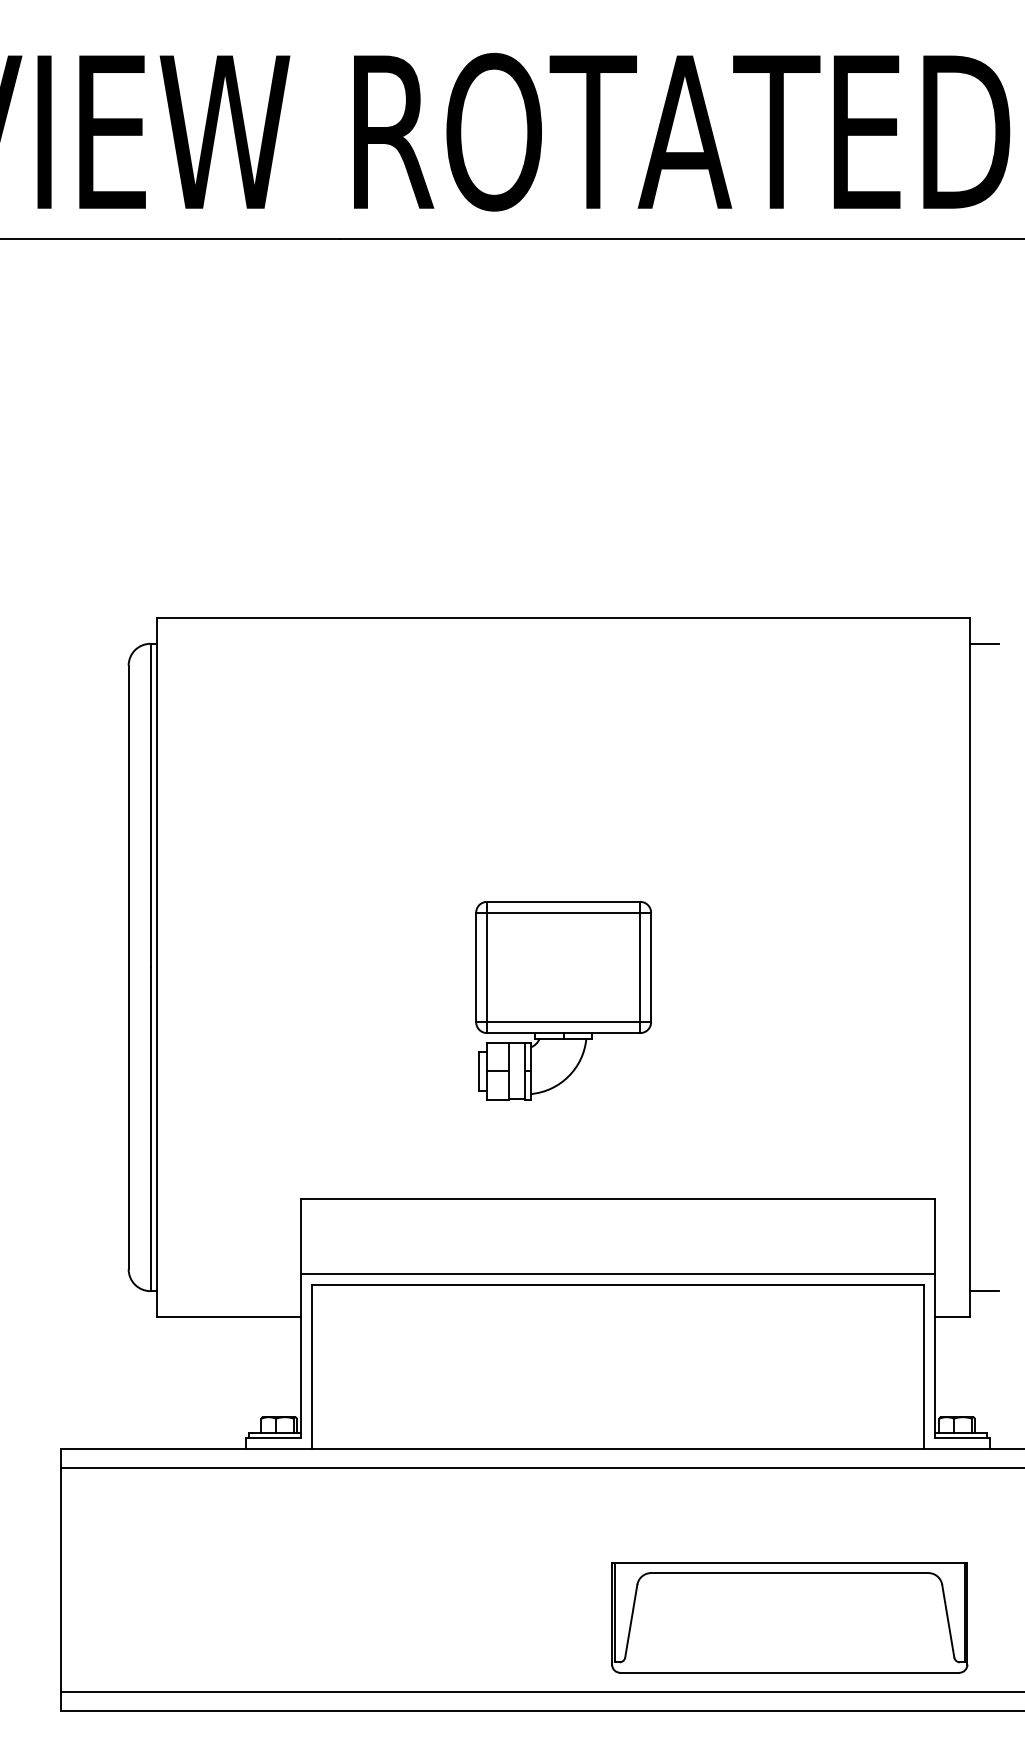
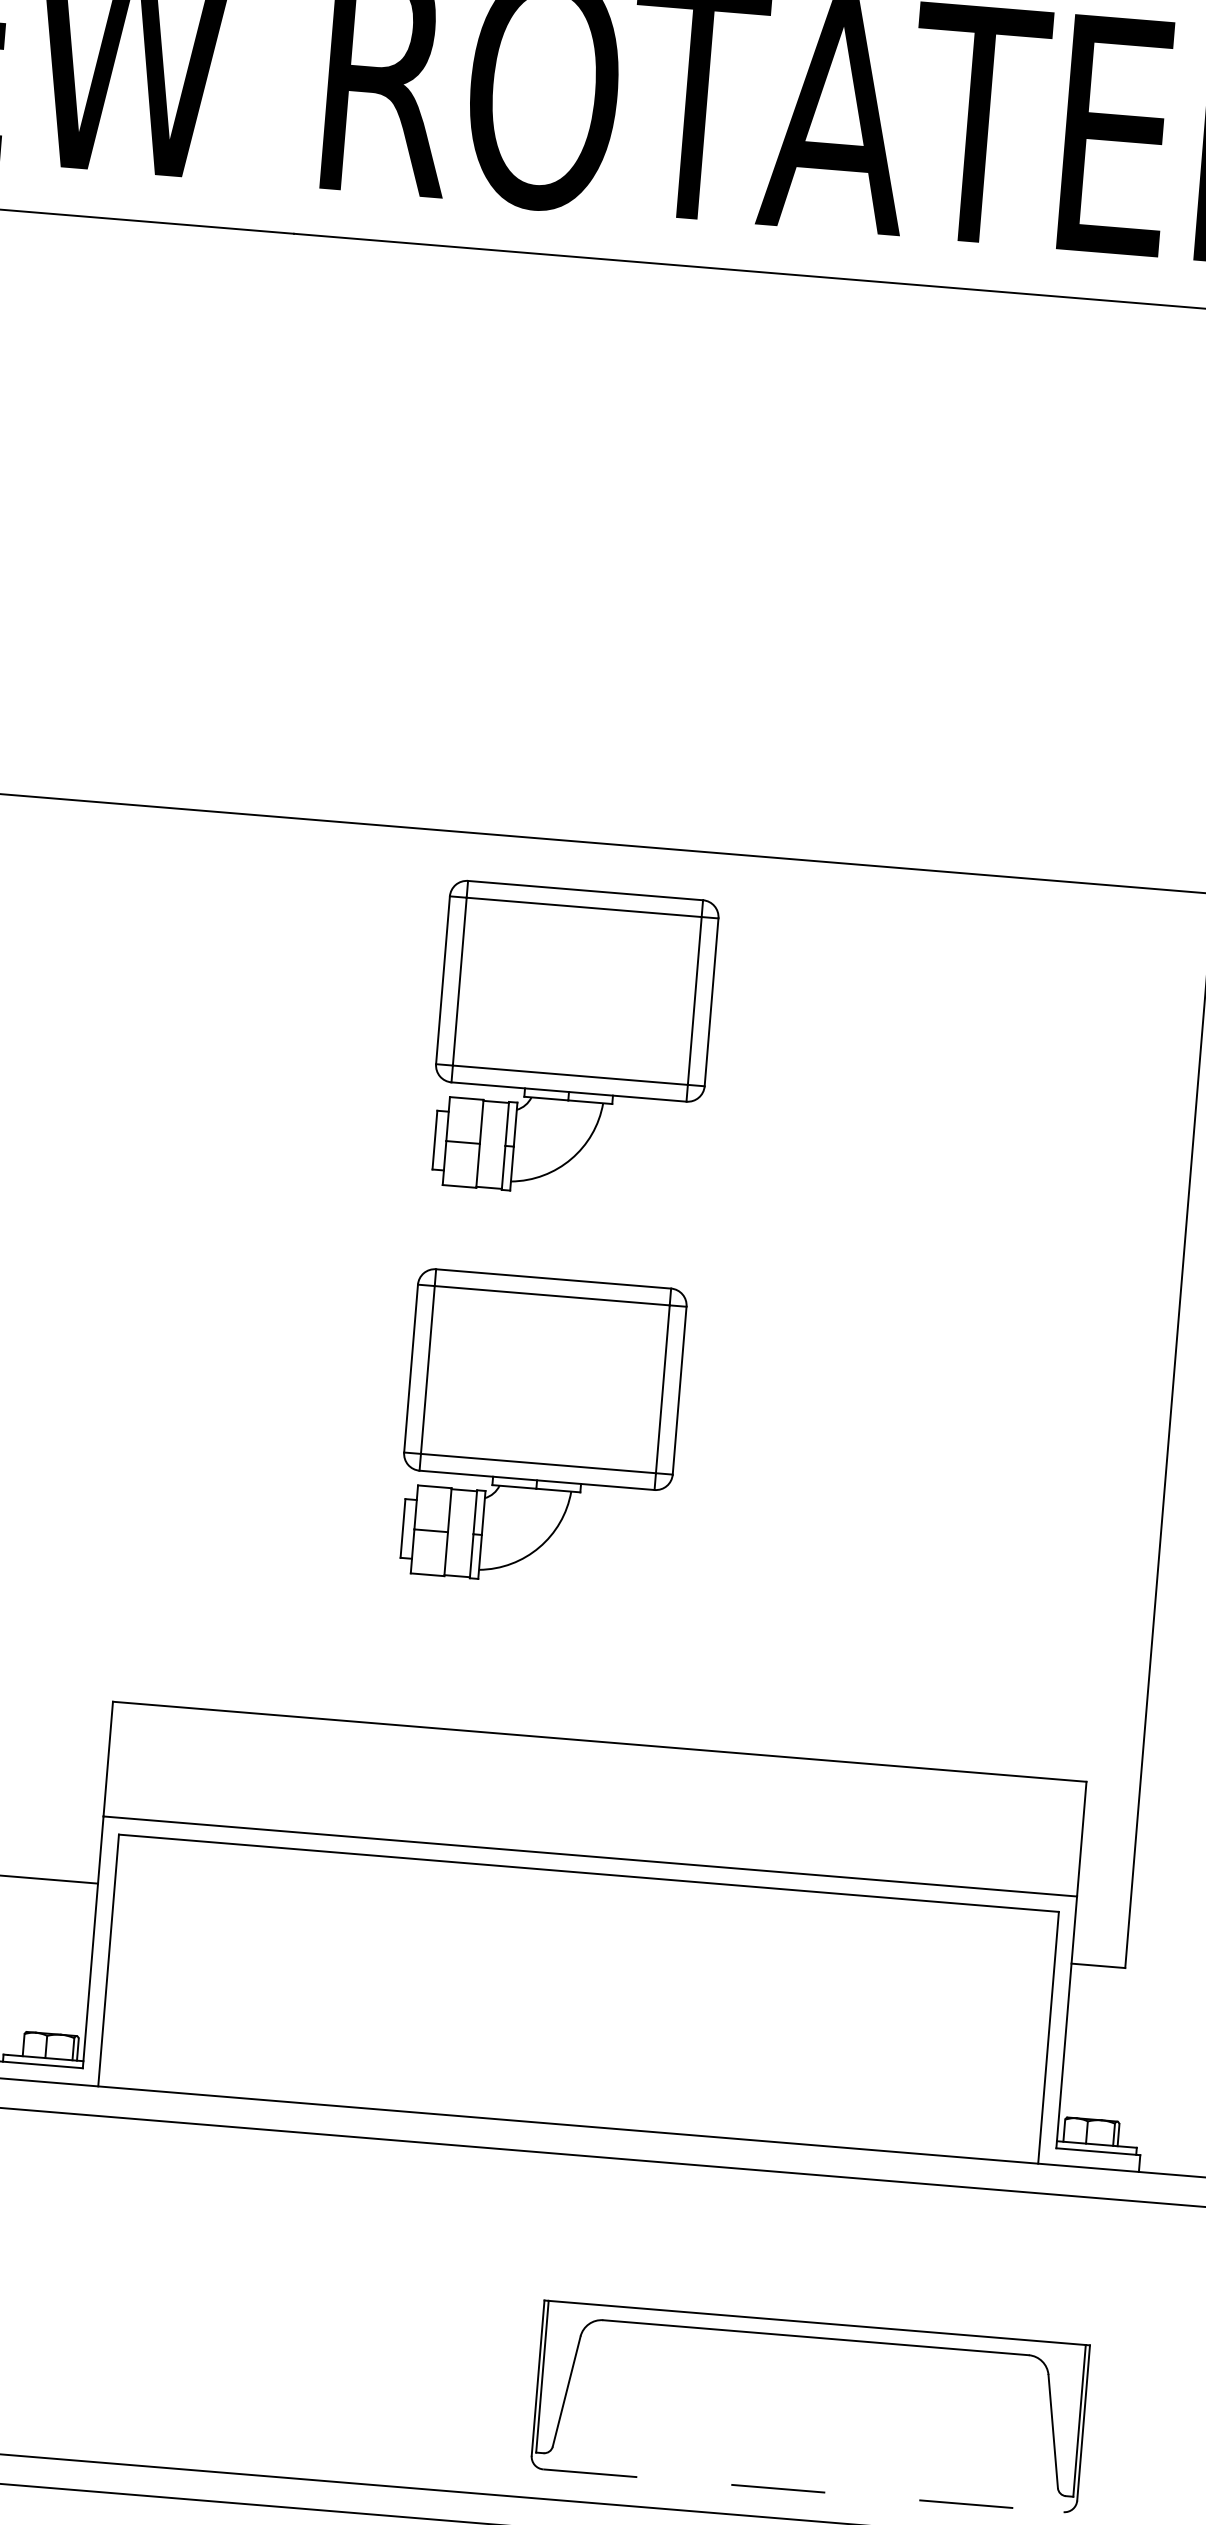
part: (563, 747) -> (572, 1041), added
line: (984, 1291) -> (1150, 1930), removed
line: (790, 1672) -> (804, 2490), solid -> dashed

